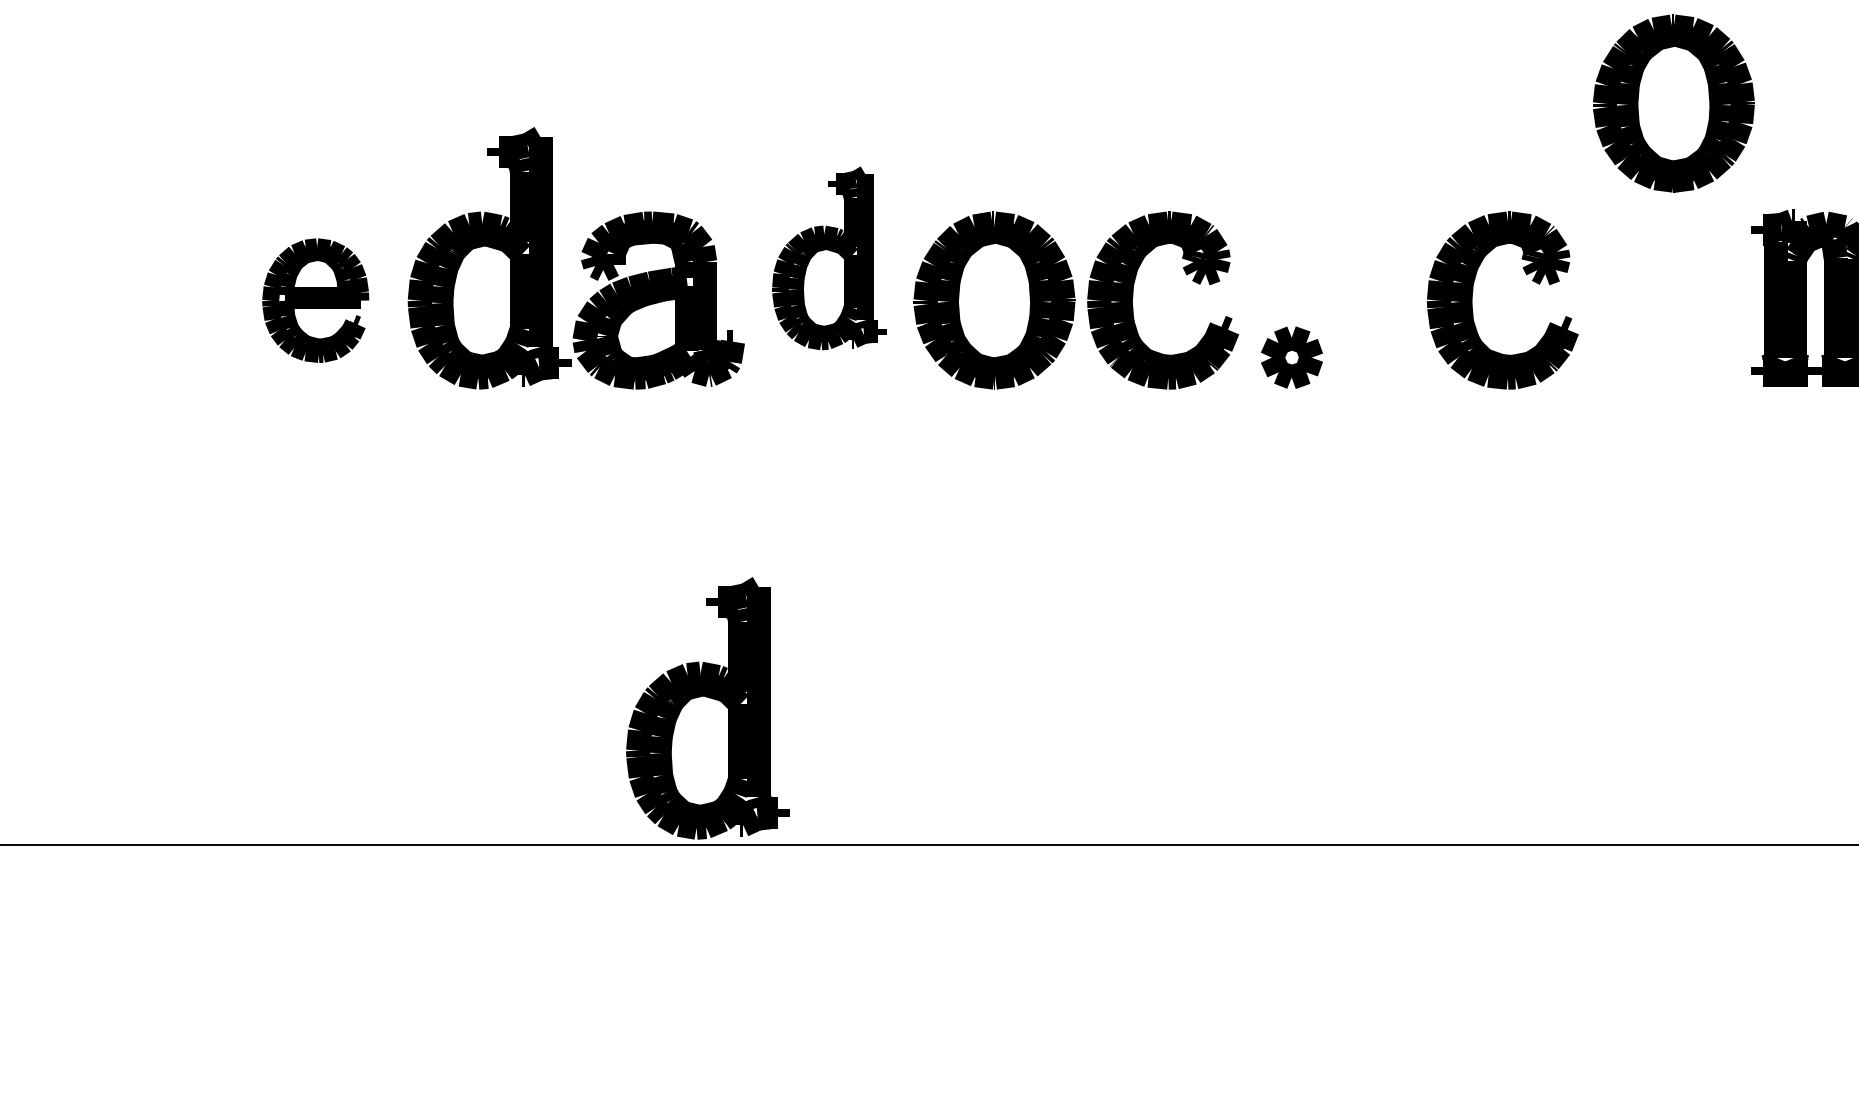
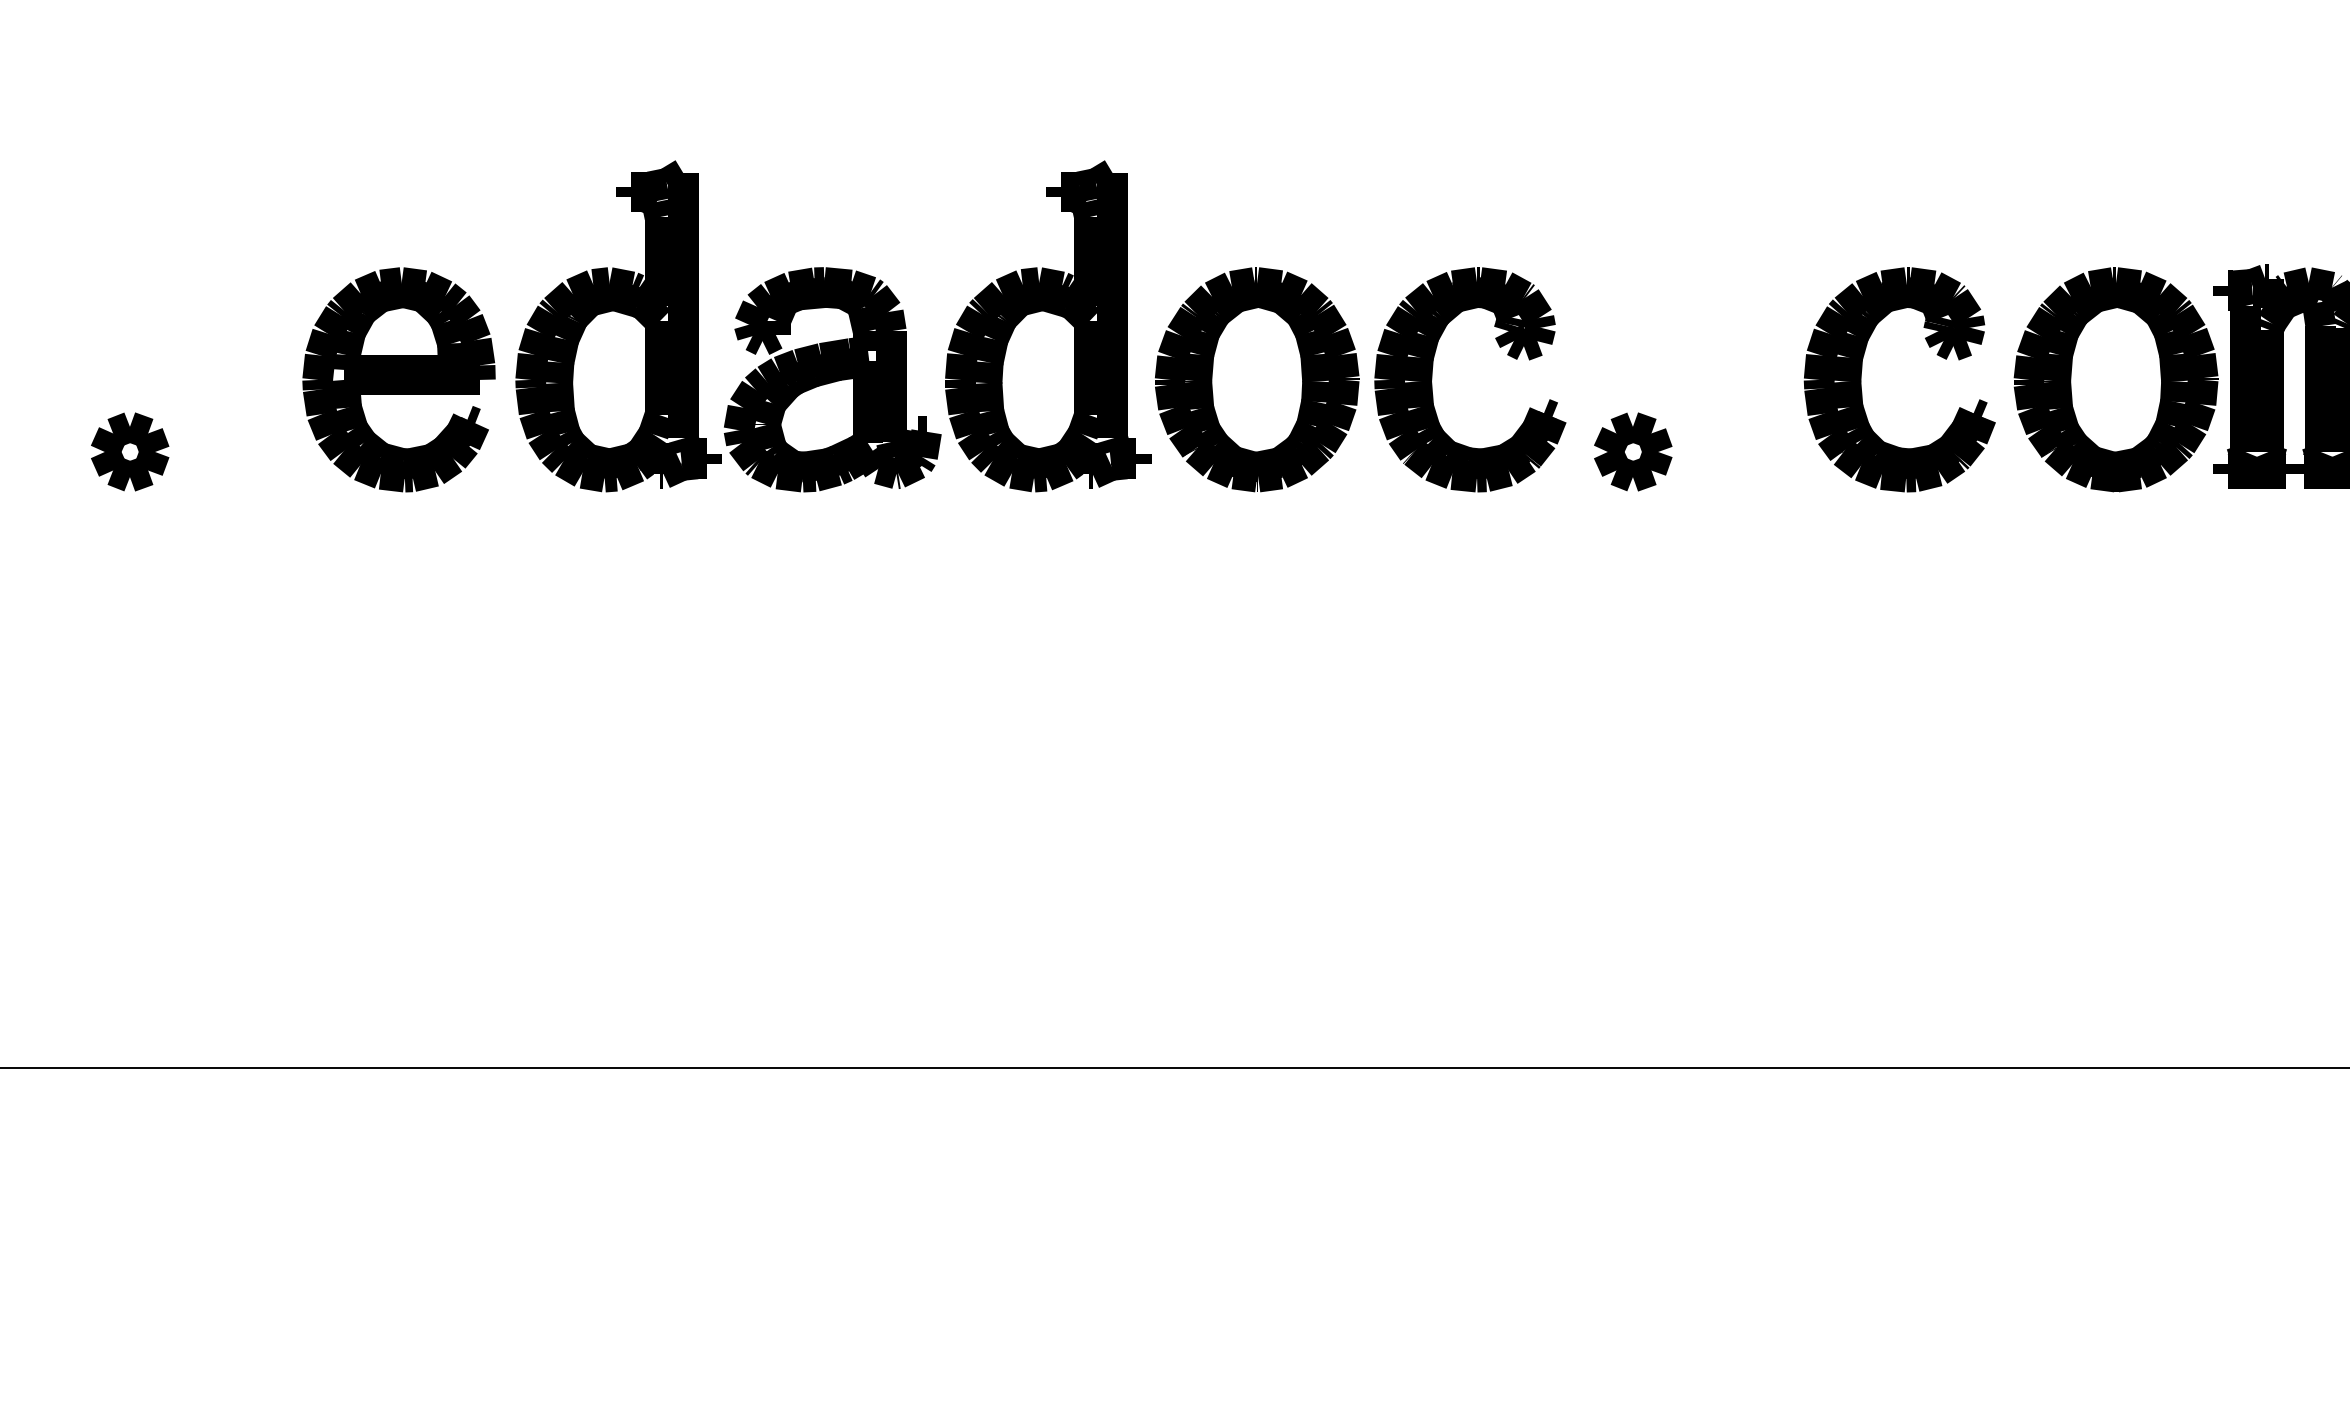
part: (1673, 103) -> (2115, 379), moved
part: (829, 258) -> (1048, 326), size x1.43
part: (315, 300) -> (398, 379), size x1.43
part: (103, 357) -> (130, 451), added
part: (707, 708) -> (894, 895), removed

